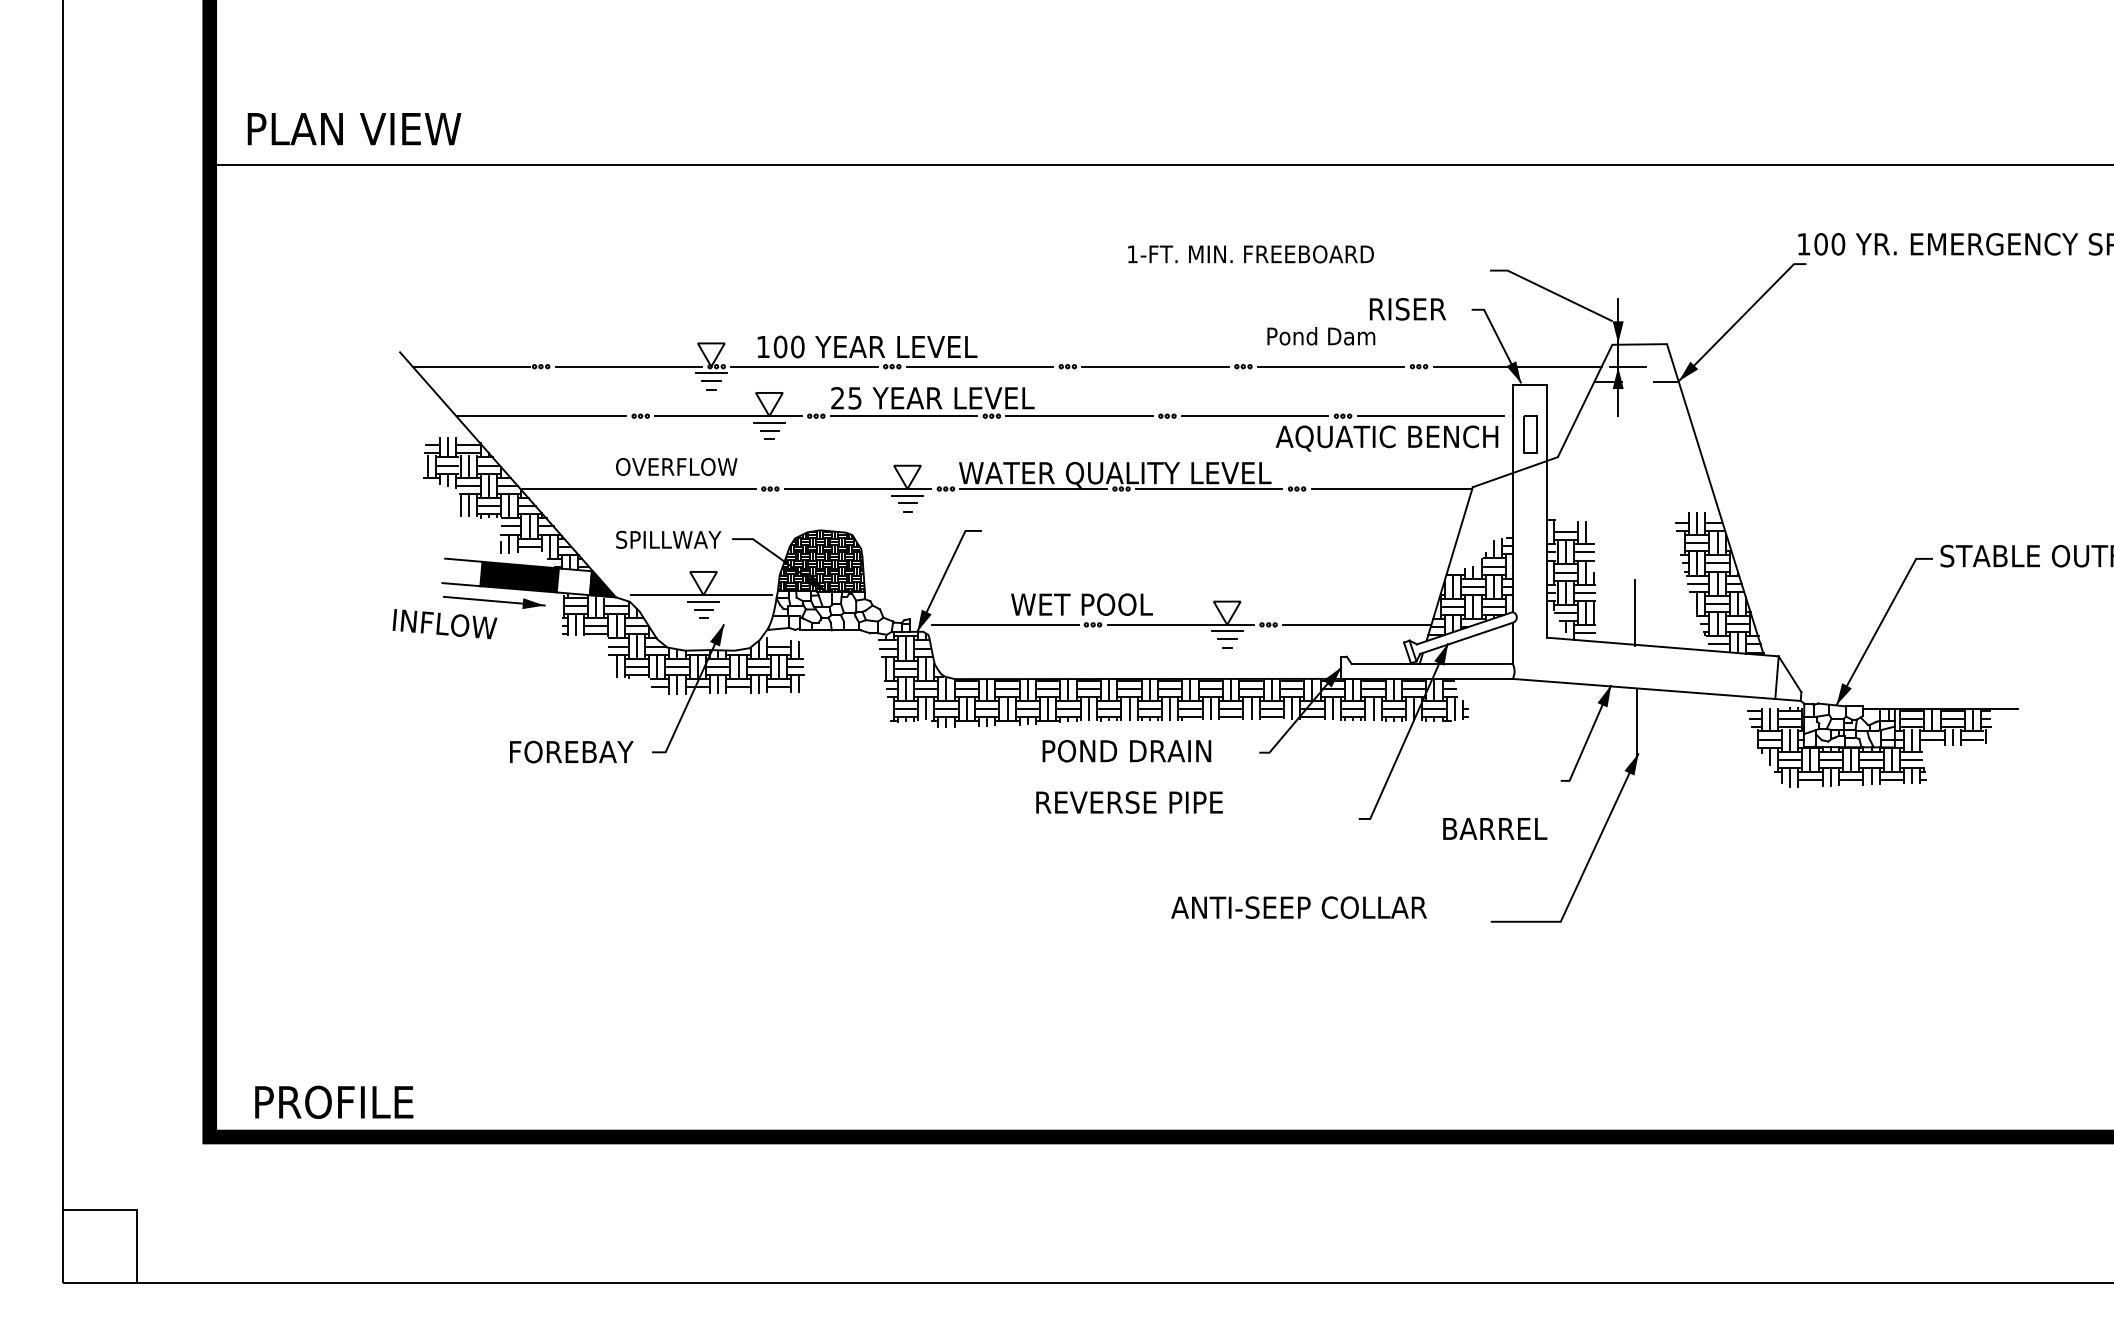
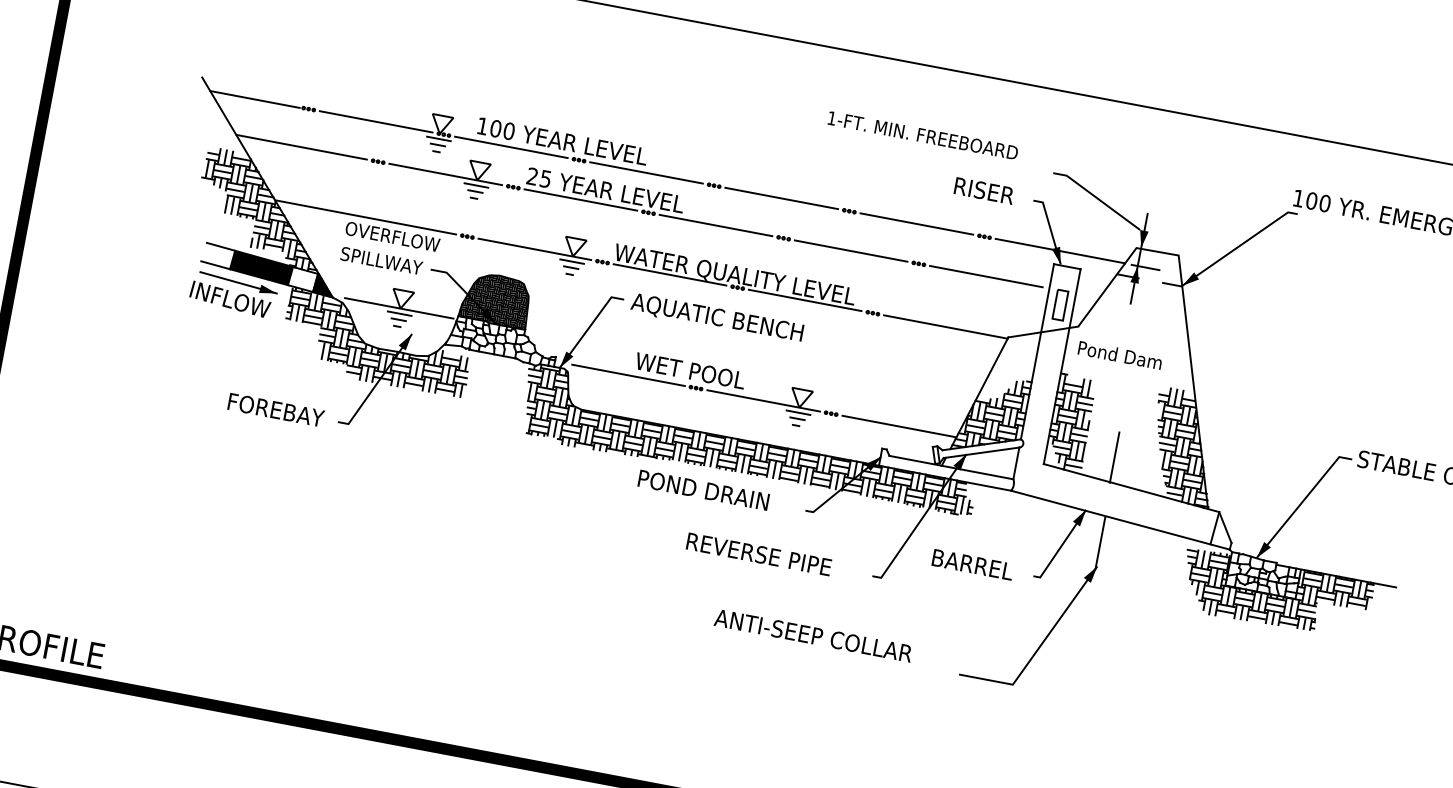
text: (1250, 254) -> (922, 135), moved
text: (1321, 336) -> (1120, 355), moved
text: (1386, 438) -> (716, 318), moved
text: (676, 466) -> (392, 236), moved
text: (444, 624) -> (229, 299), moved
text: (1129, 802) -> (759, 554), moved
text: (1495, 828) -> (973, 564), moved

